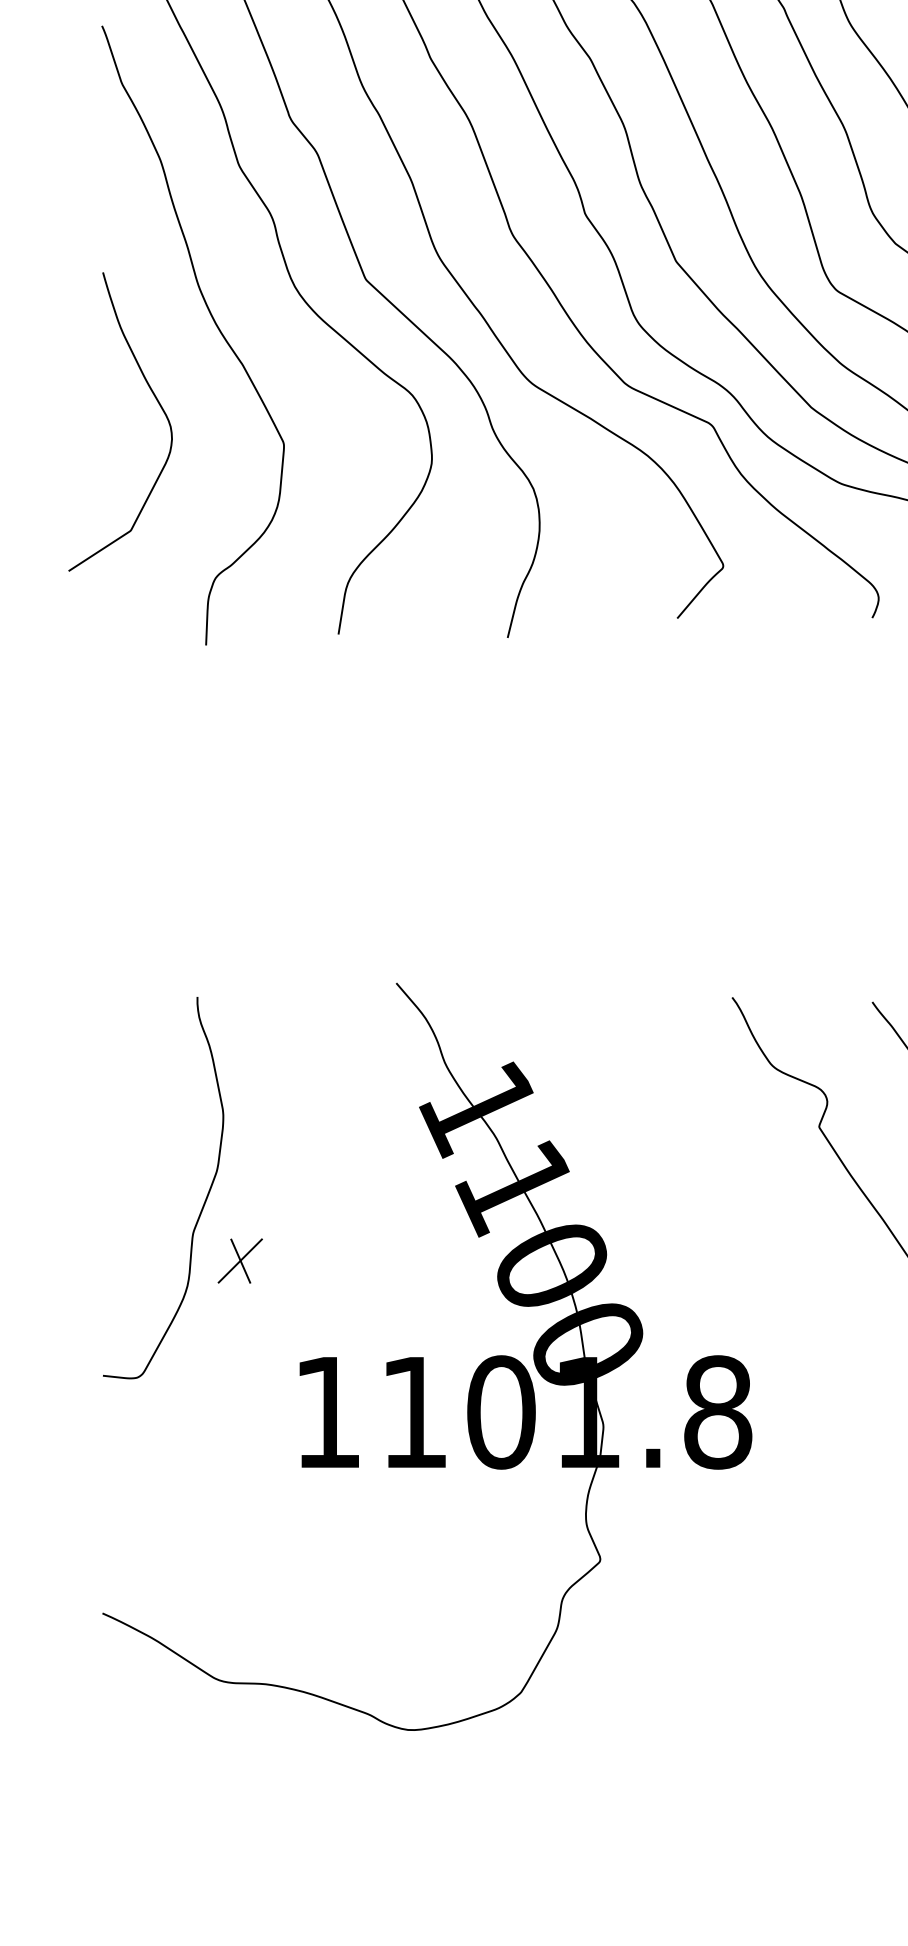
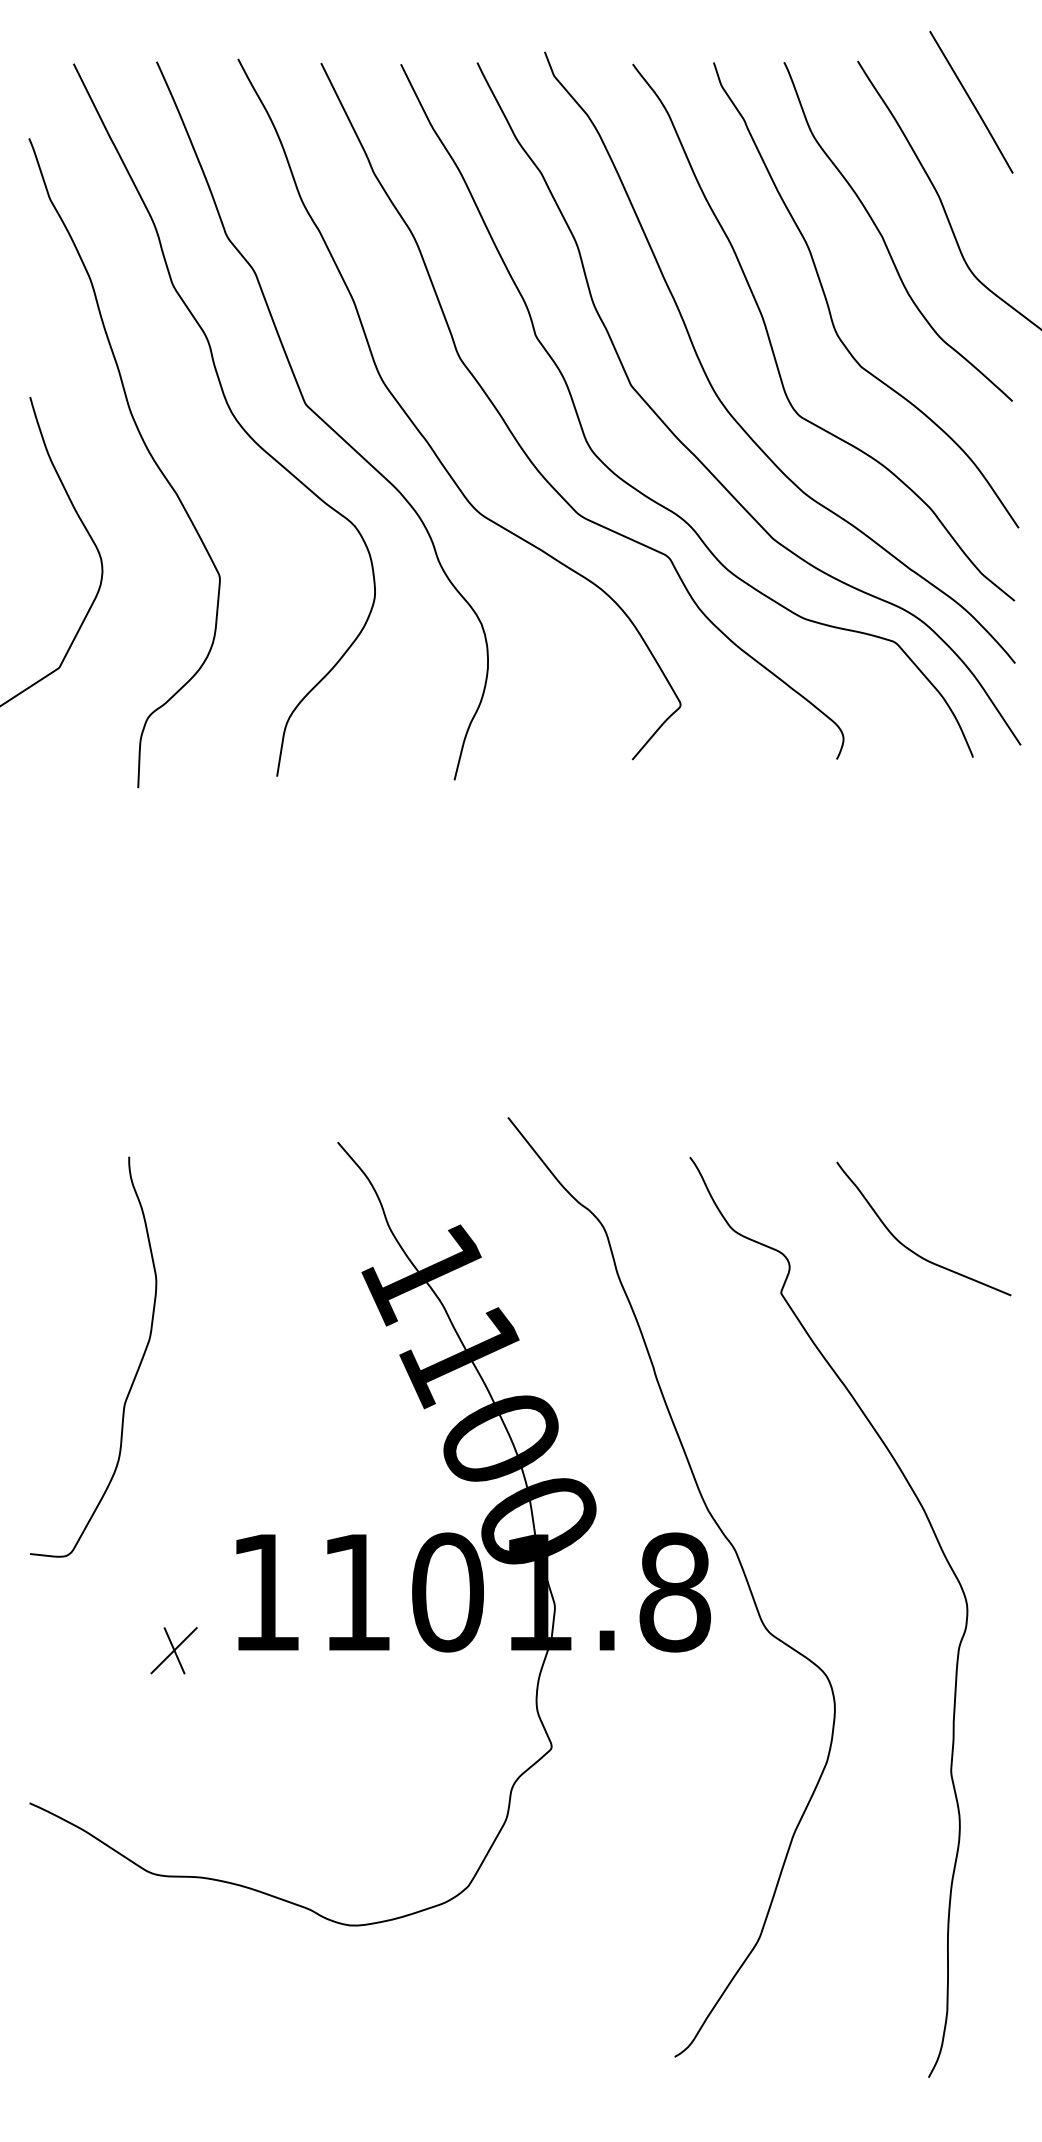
part: (239, 1260) -> (173, 1650), moved
curve: (779, 1385) -> (739, 1564), added

